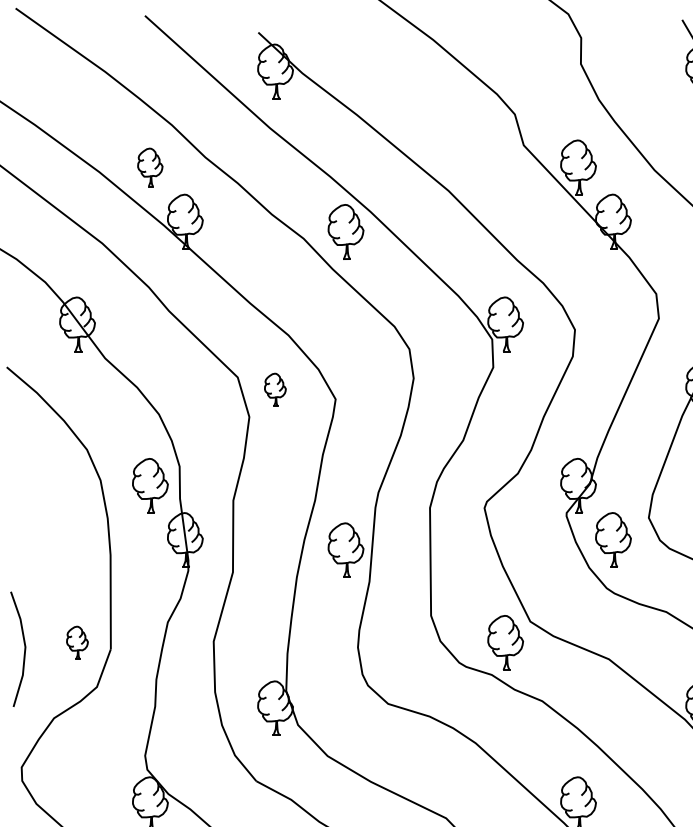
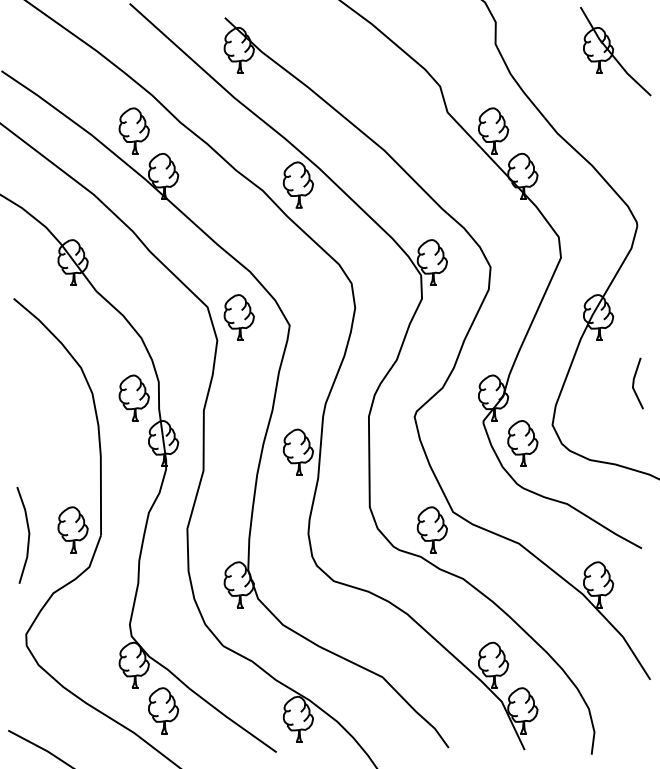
part: (149, 166) -> (133, 130), size x1.43
part: (274, 389) -> (238, 317), size x1.67
part: (76, 642) -> (72, 529), size x1.67

